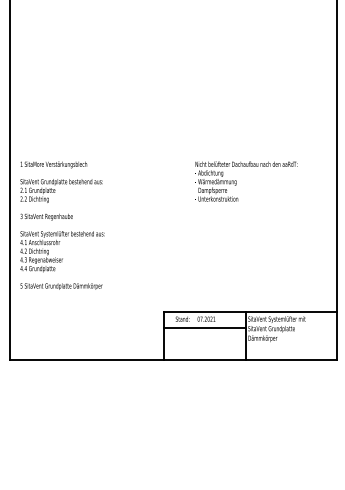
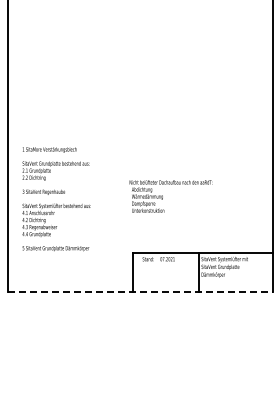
text: (245, 181) -> (170, 196), moved
text: (62, 225) -> (56, 199), moved
line: (203, 328) -> (165, 266), removed
line: (173, 360) -> (140, 292), solid -> dashed

